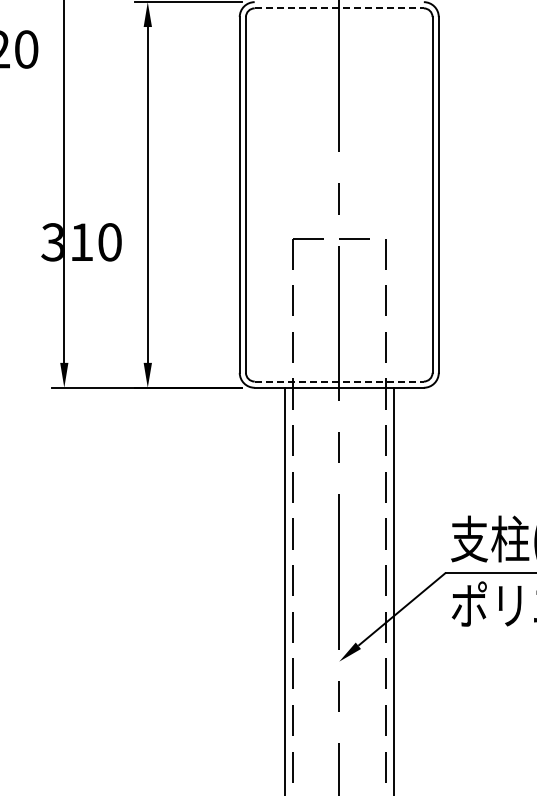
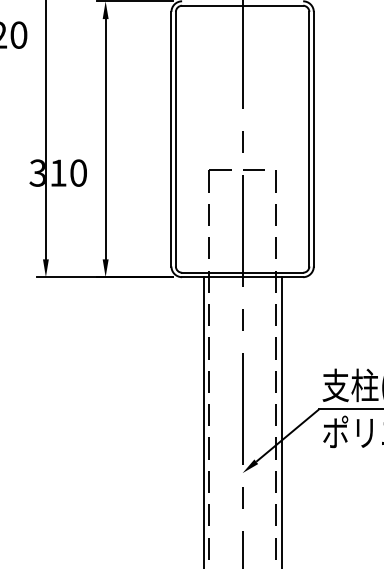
line: (339, 8) -> (242, 5), dashed -> solid
line: (339, 381) -> (242, 272), dashed -> solid

